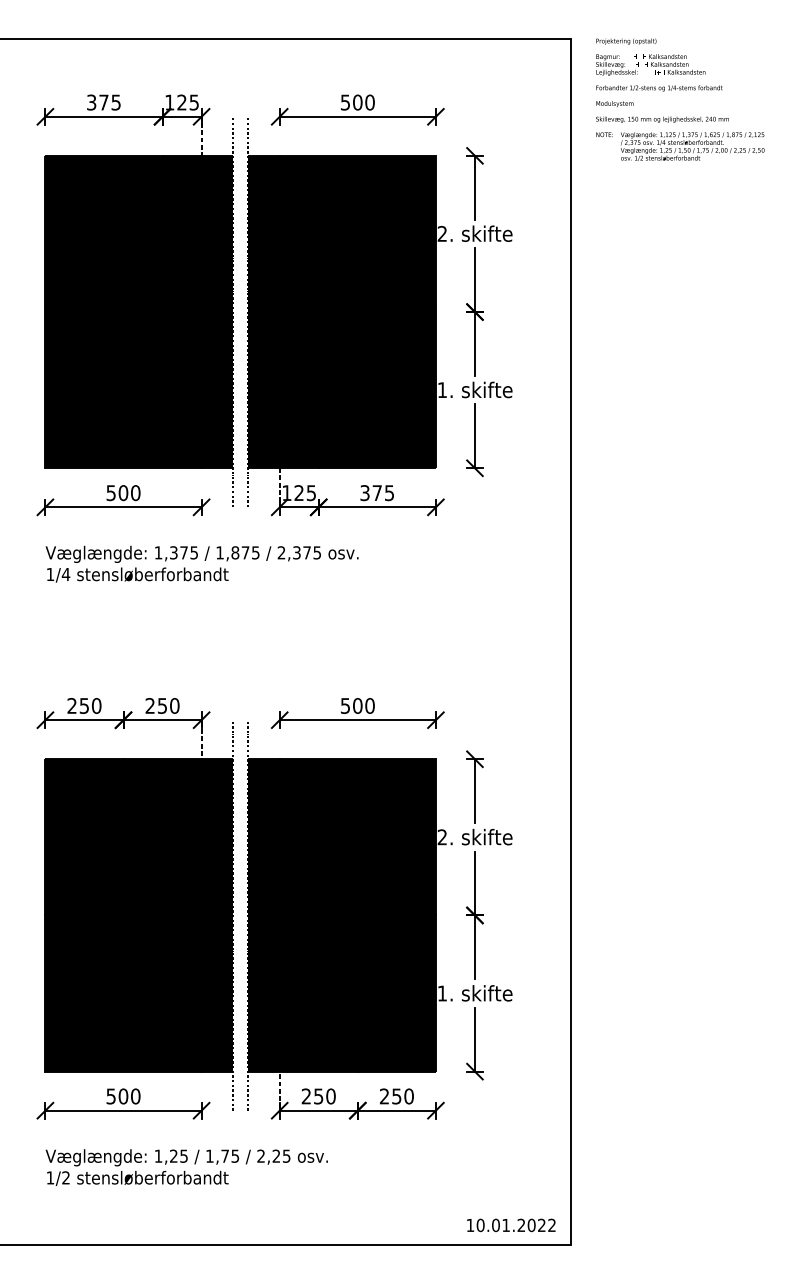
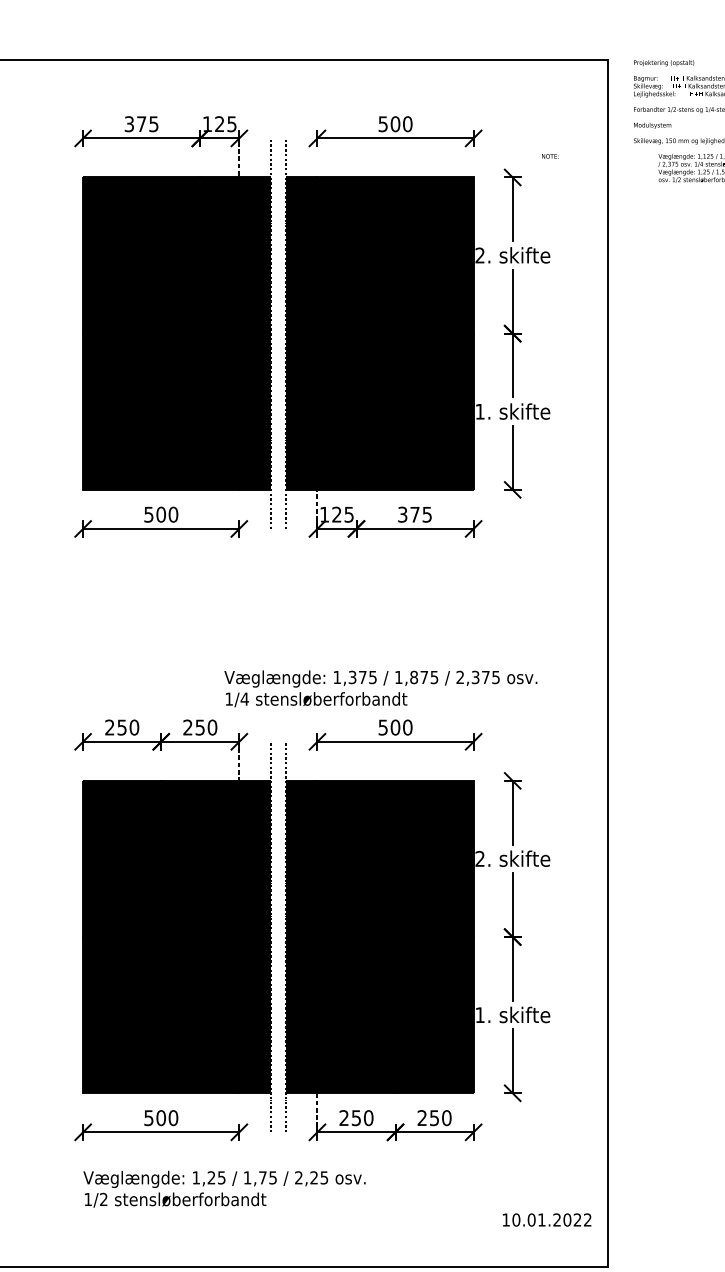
text: (604, 134) -> (550, 156), moved
text: (201, 563) -> (380, 688), moved
text: (511, 1225) -> (547, 1220), moved

